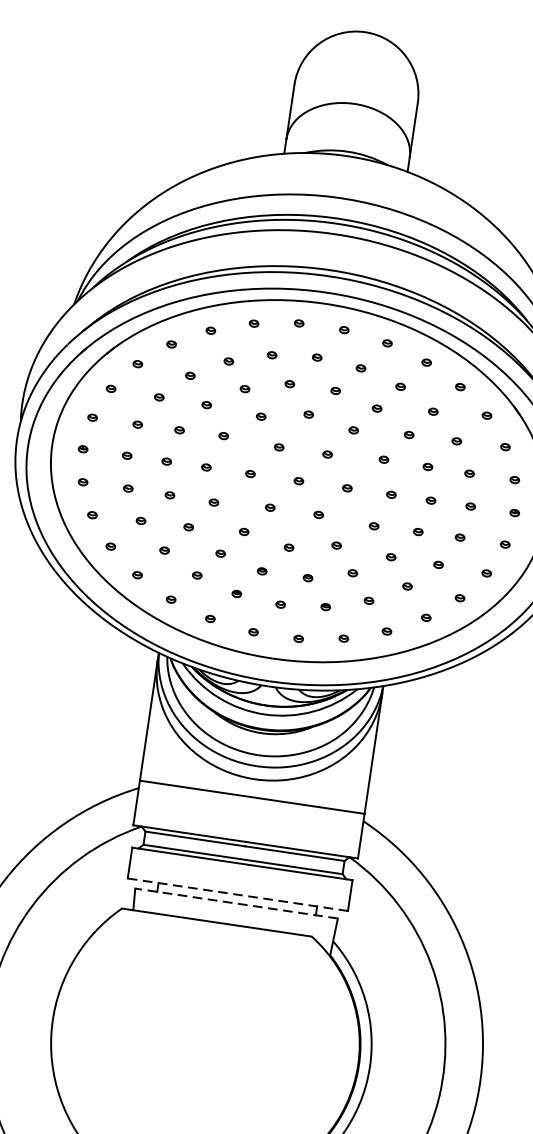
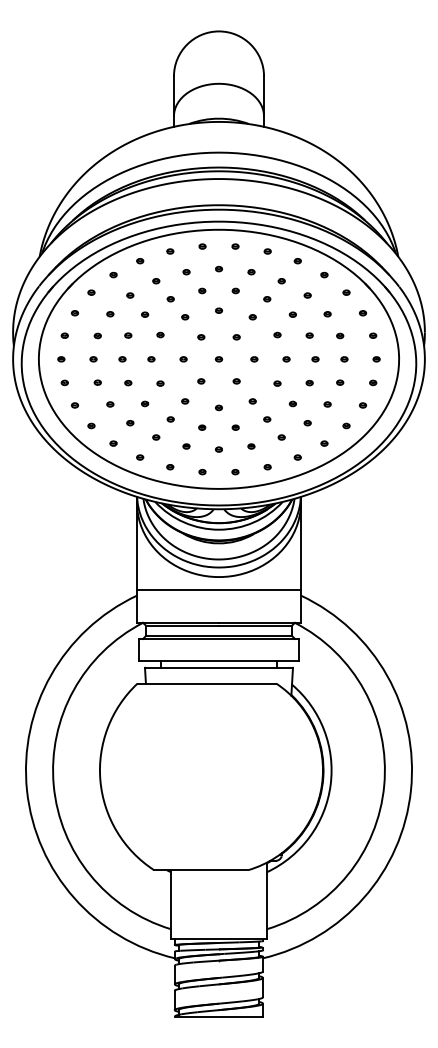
line: (238, 894) -> (219, 661), dashed -> solid
line: (237, 903) -> (219, 667), dashed -> solid

